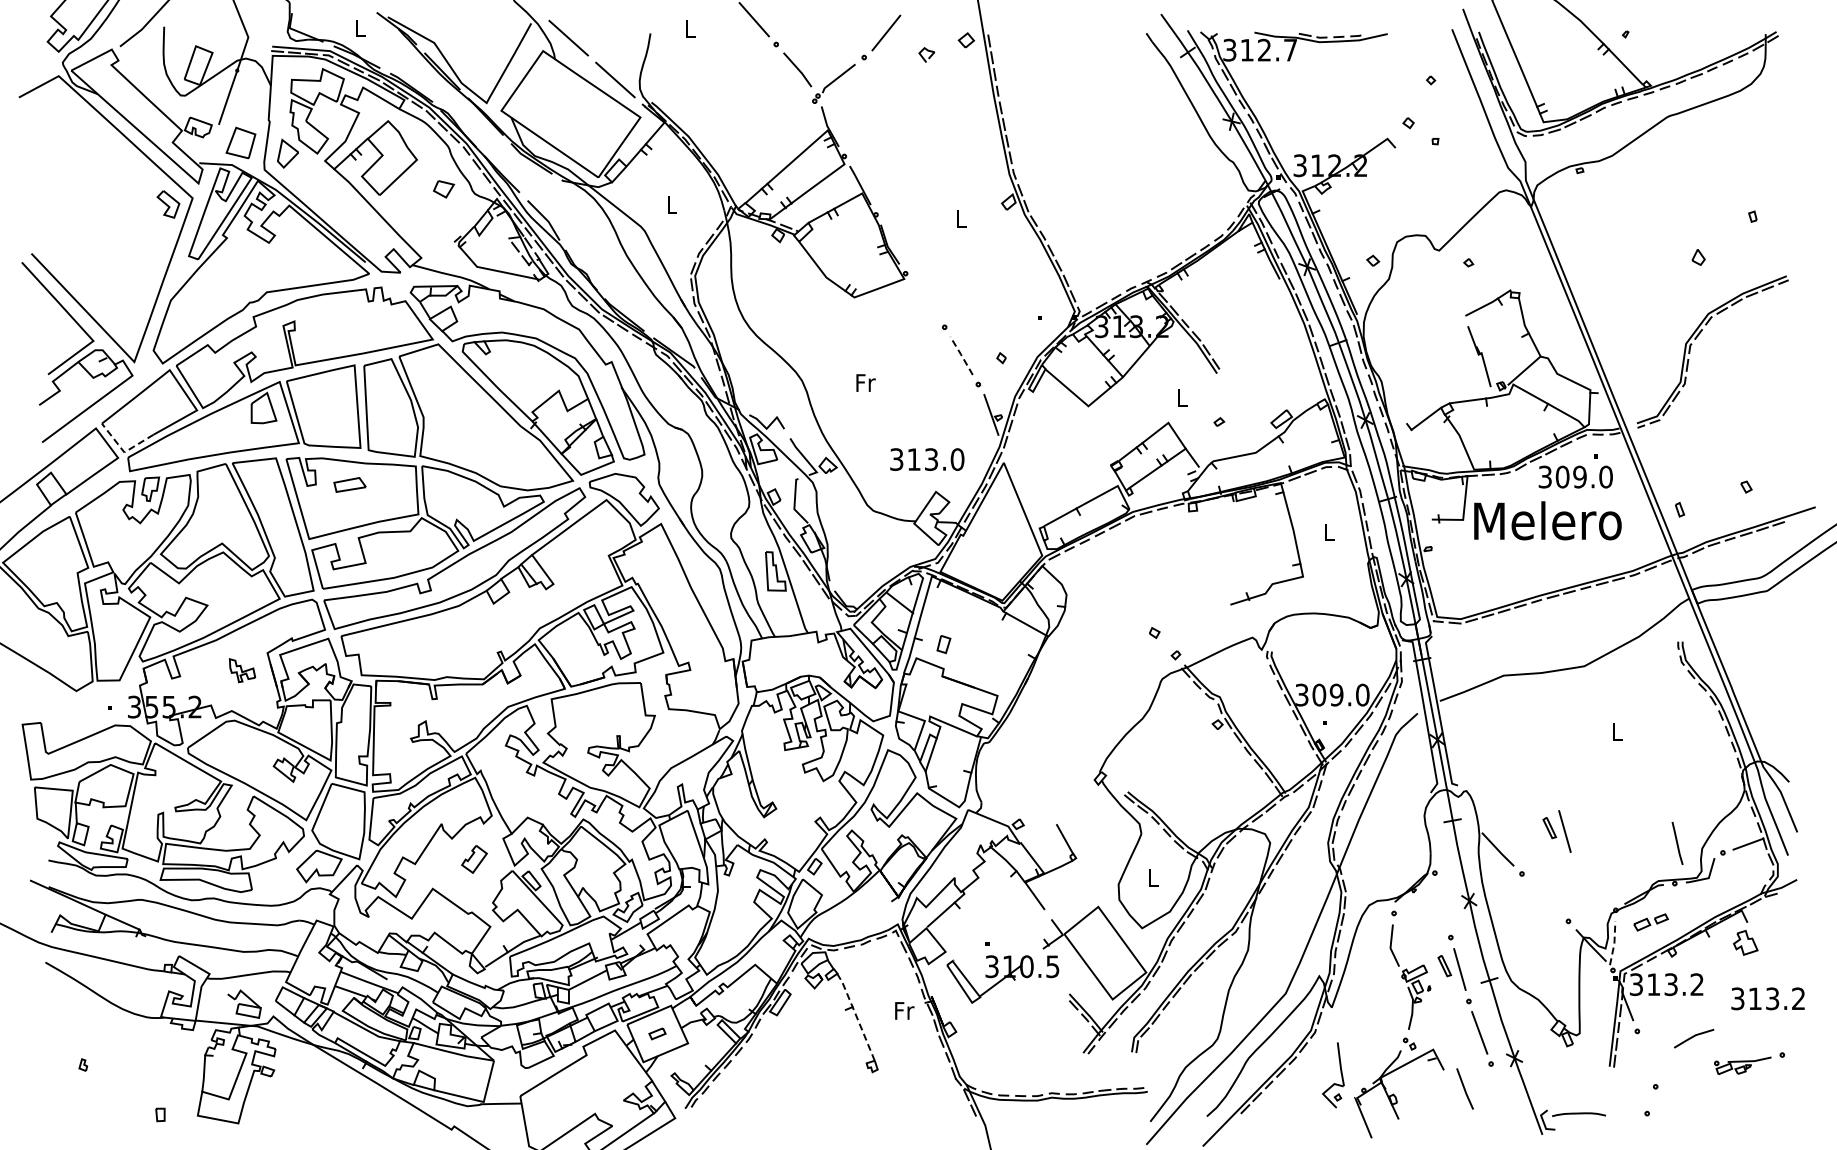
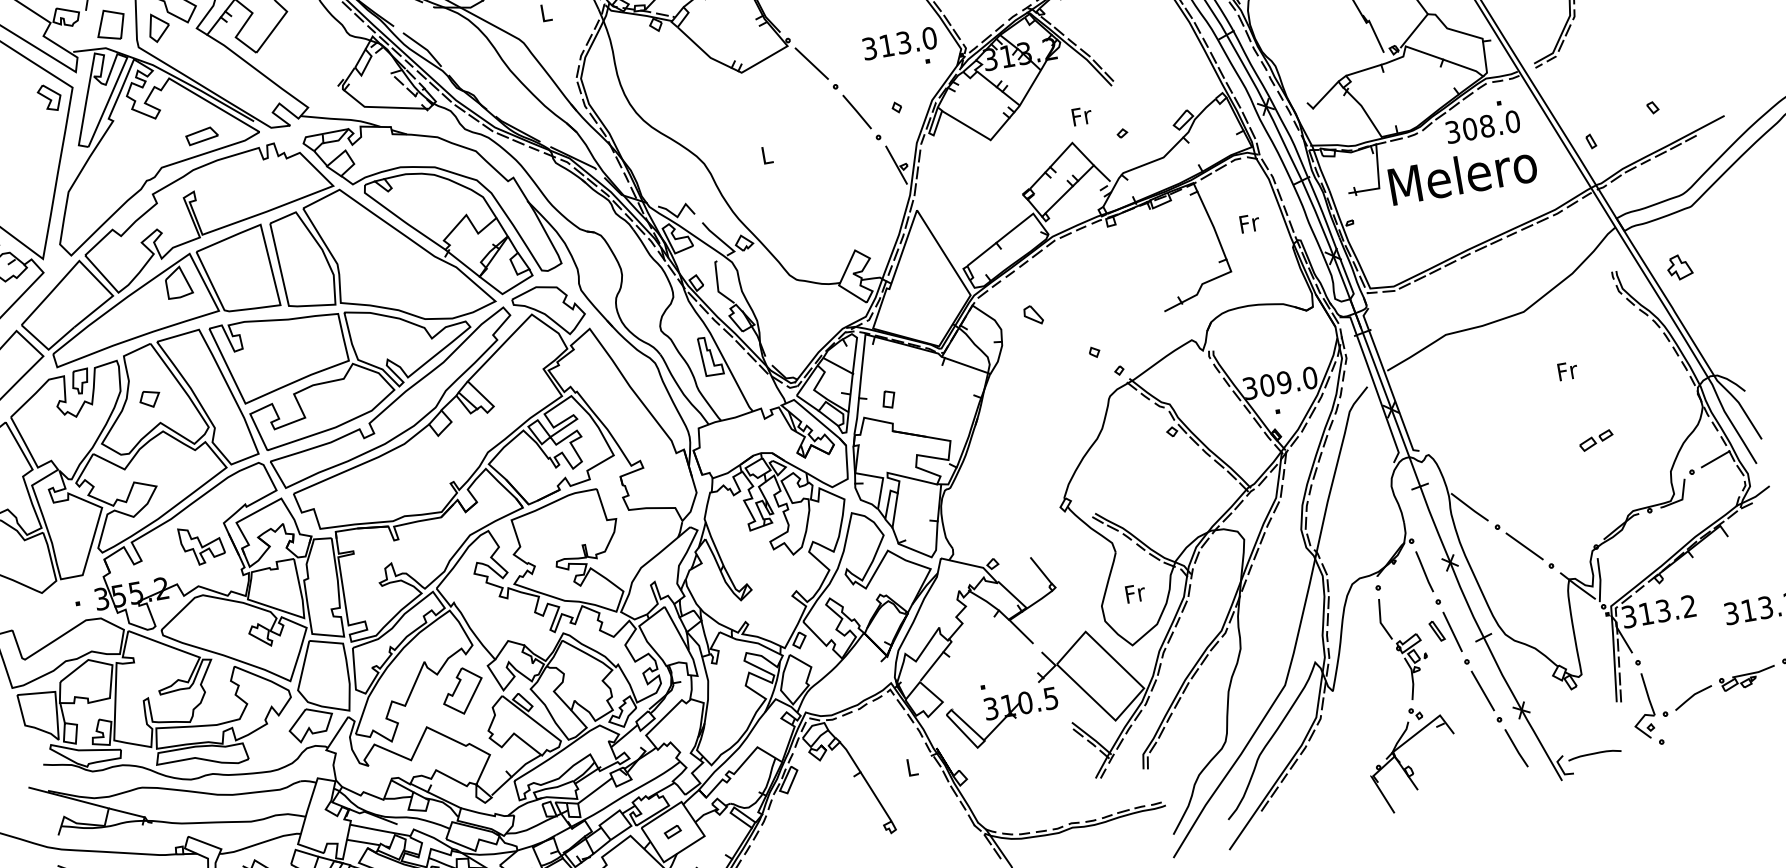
part: (444, 189) -> (150, 399), moved
line: (924, 300) -> (811, 63), added
line: (961, 355) -> (857, 111), dashed -> solid
text: (865, 382) -> (766, 154), Fr -> L
text: (1182, 398) -> (1082, 116), L -> Fr
line: (123, 451) -> (47, 348), dashed -> solid
text: (927, 459) -> (899, 43), moved
text: (1579, 476) -> (1486, 125), 309.0 -> 308.0
part: (349, 484) -> (201, 135), moved
text: (1329, 532) -> (1249, 223), L -> Fr
part: (1100, 585) -> (1033, 314), added
part: (242, 670) -> (202, 544), size x1.67
text: (1617, 731) -> (1567, 370), L -> Fr
part: (1556, 831) -> (1524, 479), removed
line: (1677, 843) -> (1424, 571), moved
part: (474, 859) -> (462, 691), size x1.67
text: (1153, 877) -> (1135, 593), L -> Fr
line: (1545, 897) -> (1524, 546), added
part: (1650, 922) -> (1595, 440), moved
part: (1745, 942) -> (1679, 267), moved
line: (1614, 943) -> (1600, 579), dashed -> solid
text: (904, 1010) -> (912, 766), Fr -> L
line: (856, 1016) -> (866, 780), dashed -> solid
line: (1693, 1037) -> (1692, 697), moved
part: (1340, 1073) -> (1649, 703), moved
line: (1464, 1088) -> (1515, 747), moved

